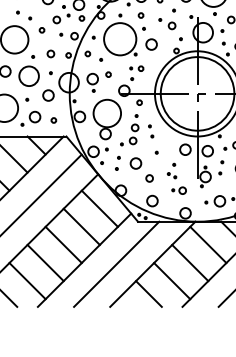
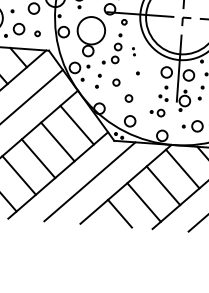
part: (151, 131) -> (134, 51), size x0.6
circle: (135, 163) -> (115, 82), size x0.6
part: (171, 170) -> (163, 93), moved

